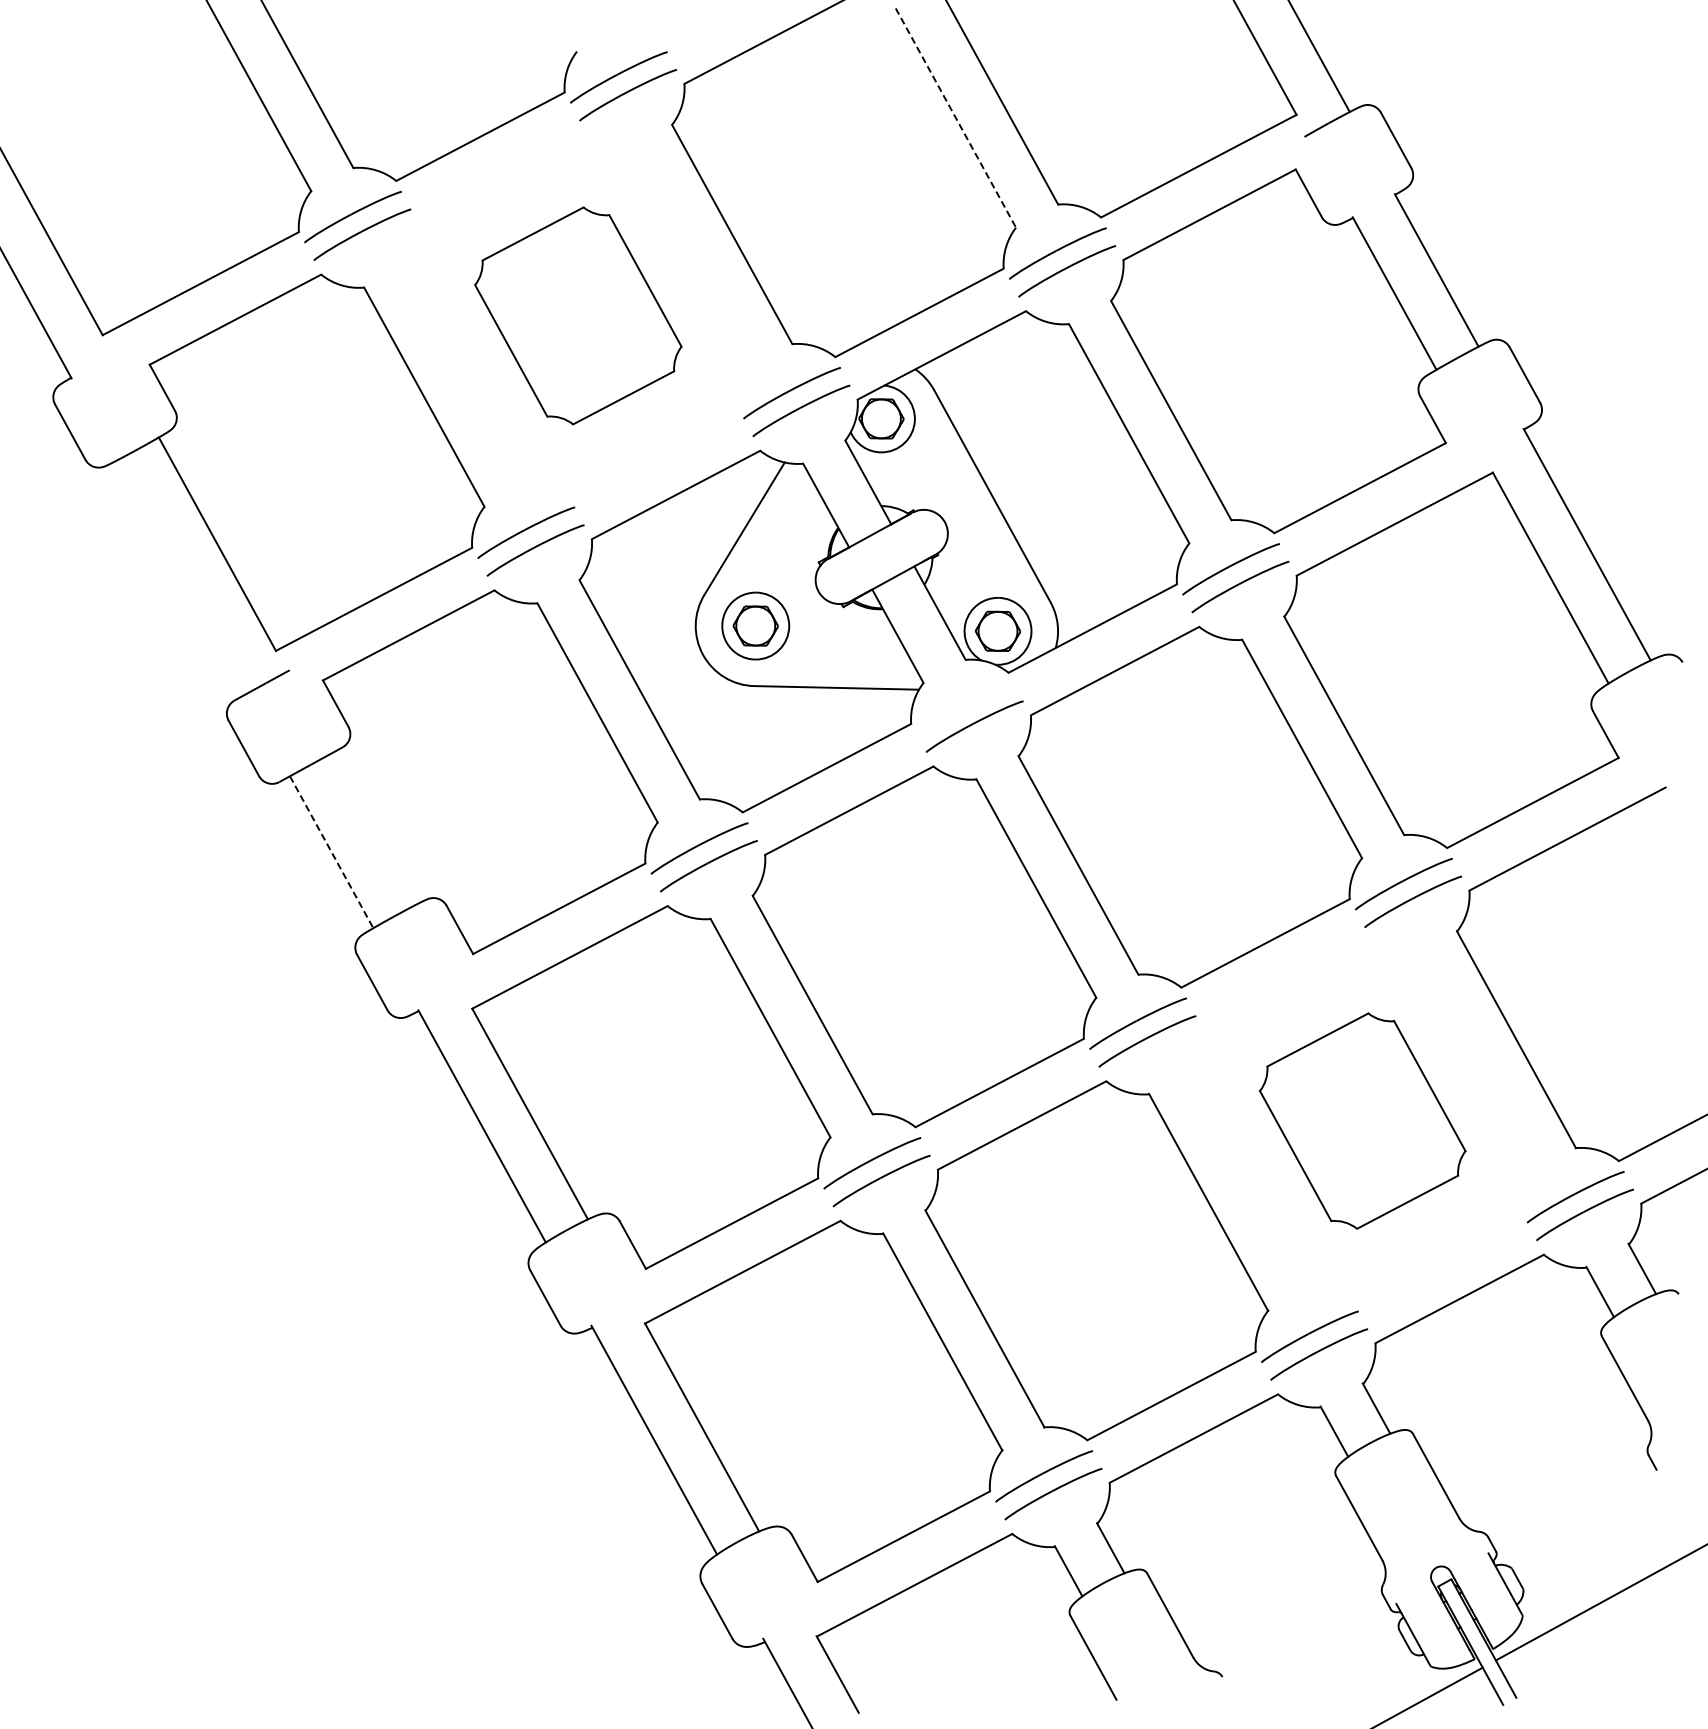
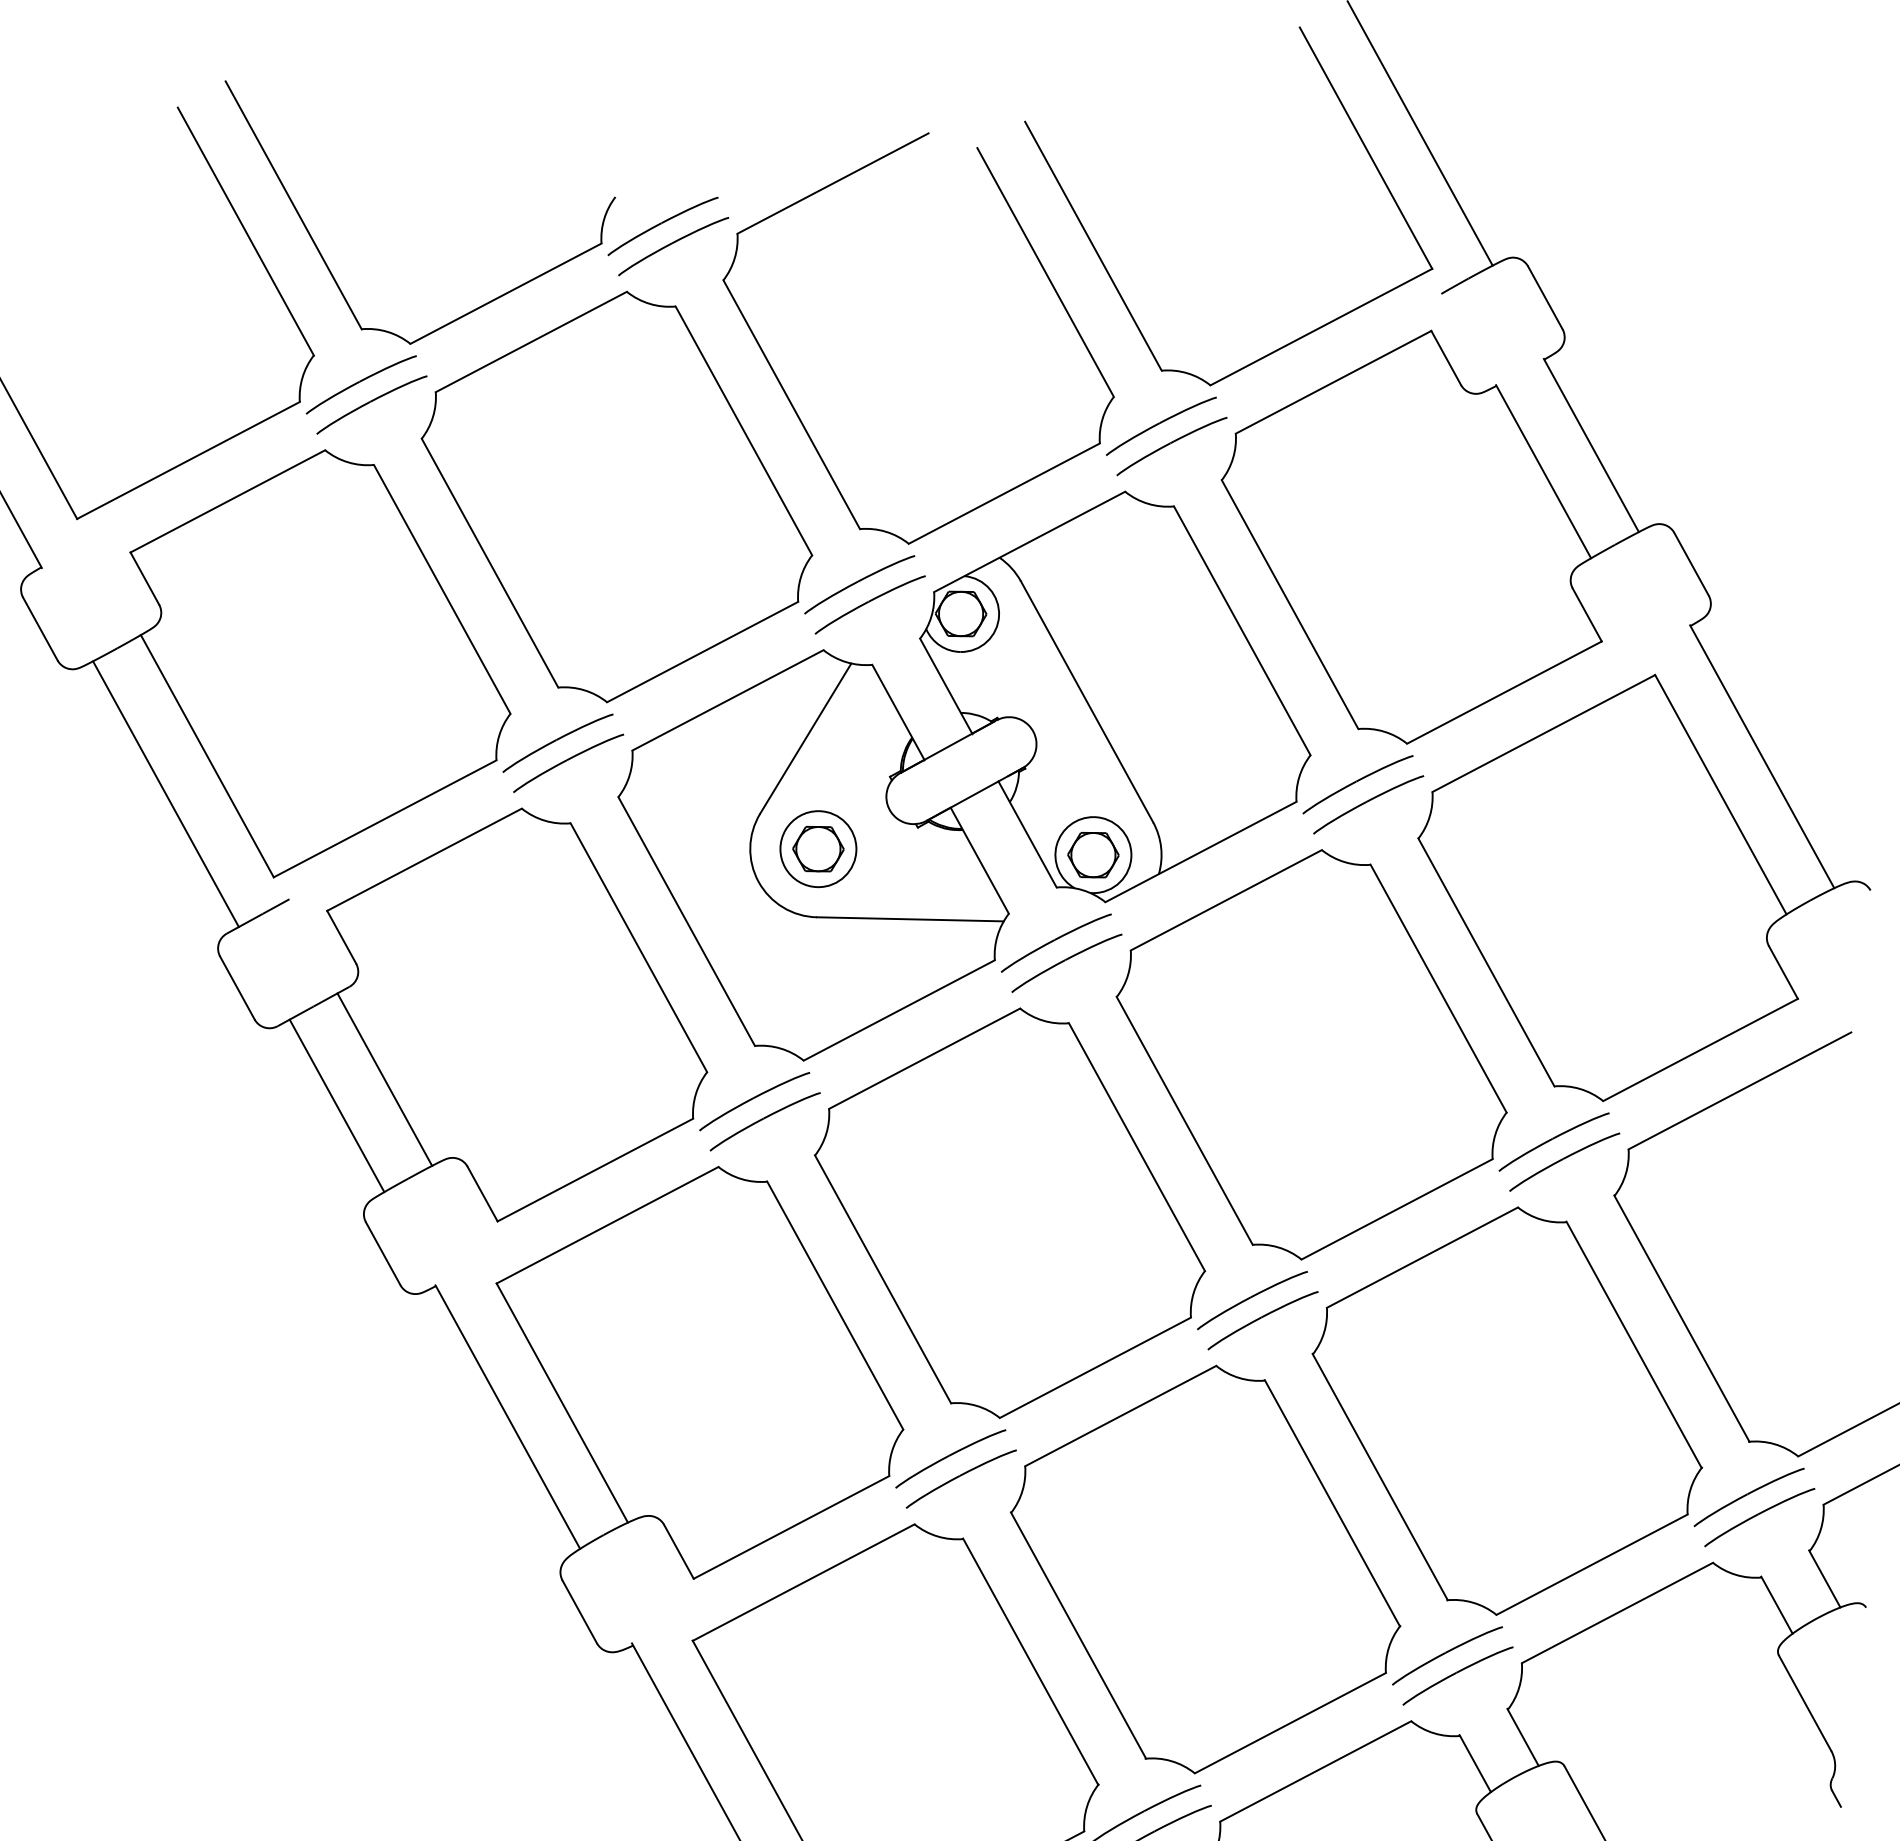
line: (956, 118) -> (1046, 273), dashed -> solid
part: (578, 315) -> (617, 496), size x1.67
line: (180, 577) -> (165, 794), added
part: (965, 708) -> (1056, 942), added
line: (373, 829) -> (384, 1080), added
line: (331, 852) -> (336, 1106), dashed -> solid
part: (1362, 1120) -> (1507, 1410), size x1.67

